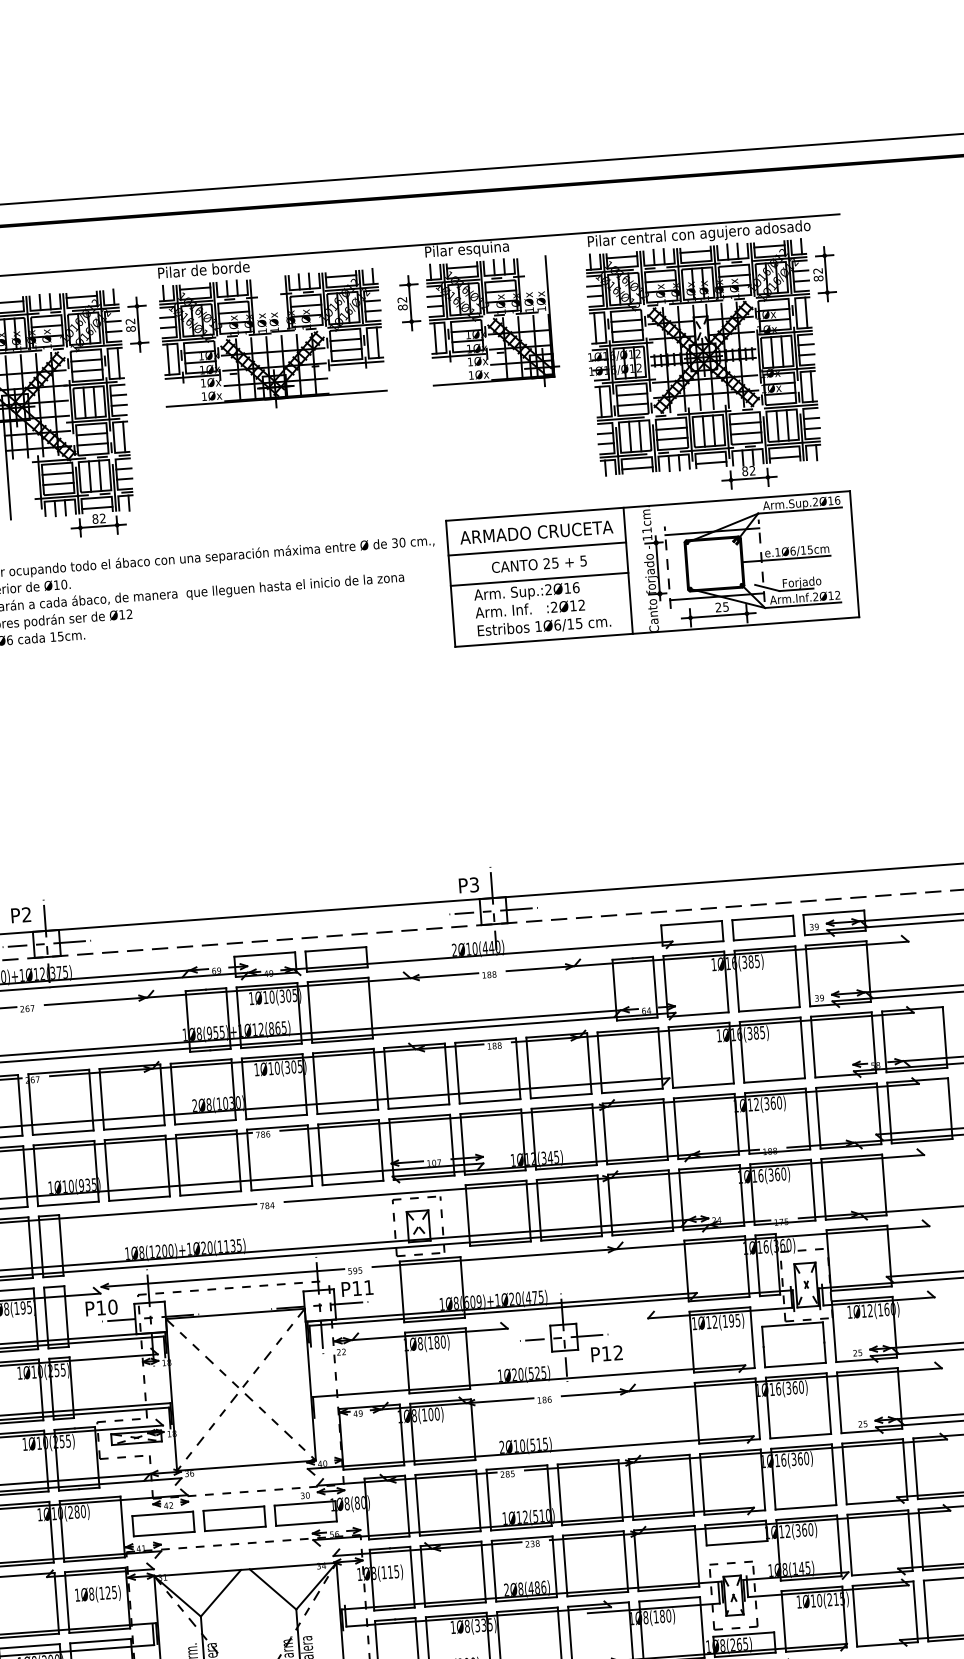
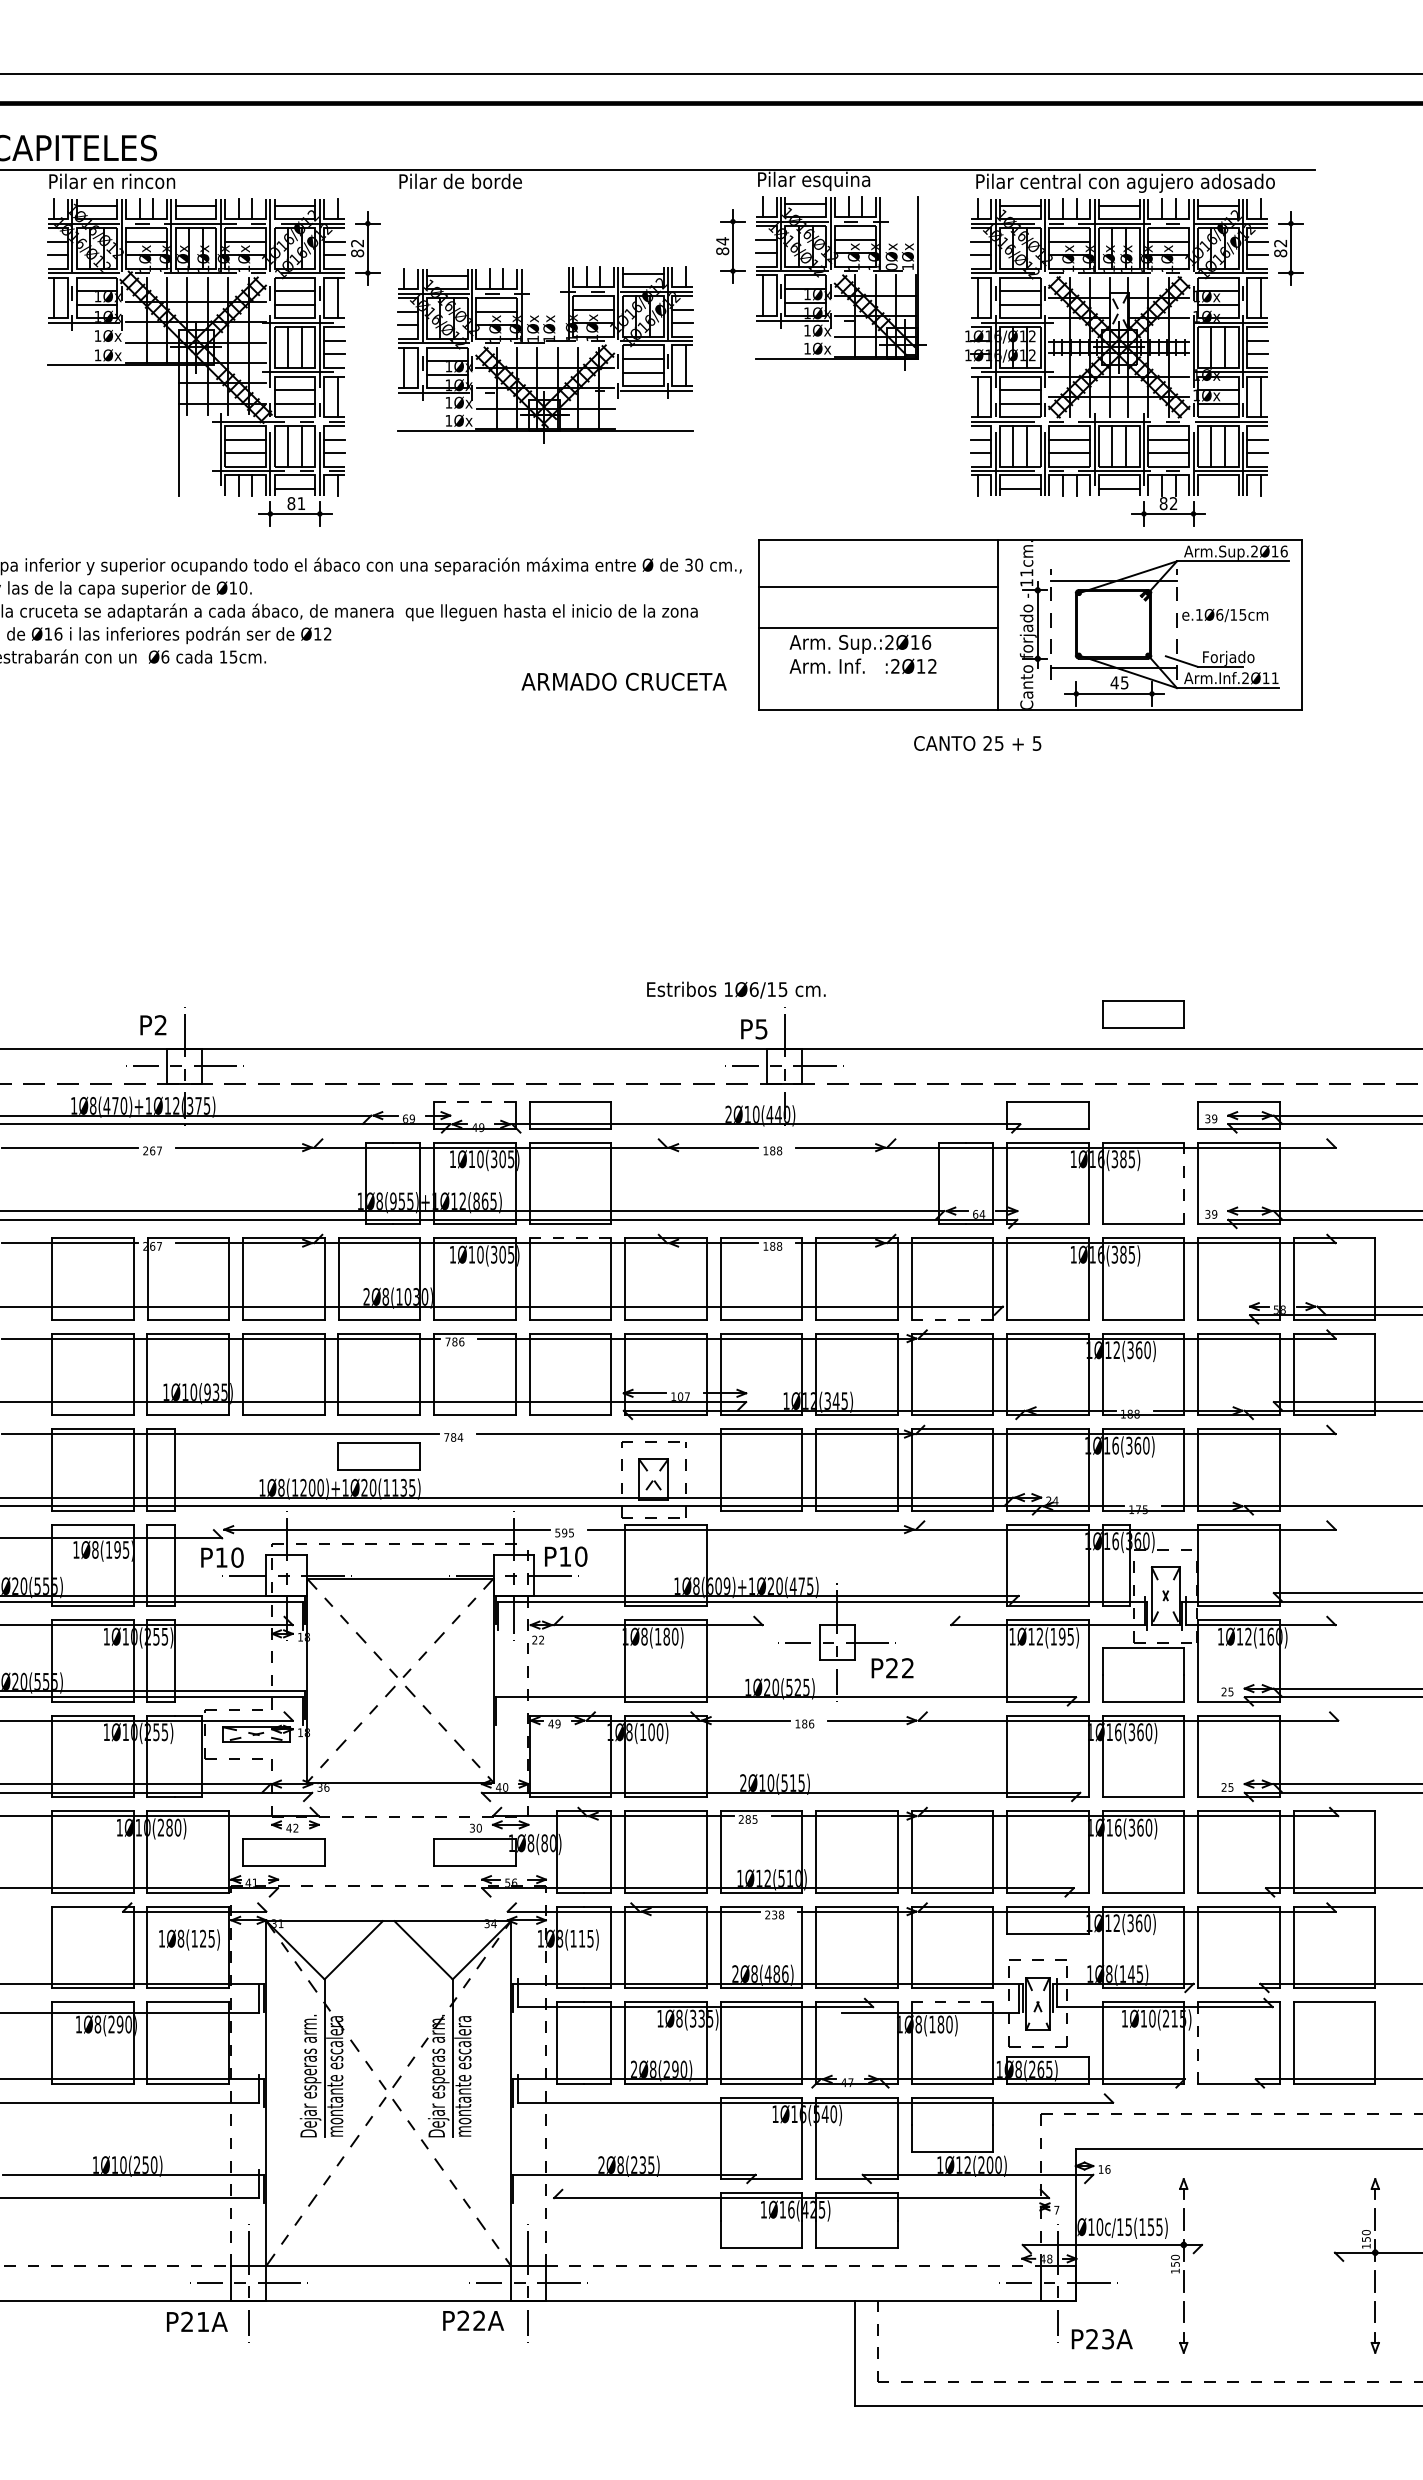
text: (402, 300) -> (722, 241), 82 -> 84
text: (529, 309) -> (891, 266), 1Øx -> 0Øx
part: (266, 342) -> (537, 354), moved
line: (784, 457) -> (1217, 489), removed
text: (102, 518) -> (301, 503), 82 -> 81
text: (536, 532) -> (623, 681), moved
line: (786, 558) -> (1210, 624), removed
text: (539, 564) -> (977, 743), moved
text: (837, 594) -> (1274, 677), Arm.Inf.2Ø12 -> Arm.Inf.2Ø11
text: (718, 607) -> (1114, 682), 25 -> 45
text: (544, 626) -> (736, 989), moved
text: (474, 884) -> (761, 1028), P3 -> P5
part: (763, 928) -> (1143, 1014), moved
line: (264, 954) -> (474, 1101), solid -> dashed
line: (797, 976) -> (1184, 1183), solid -> dashed
line: (343, 1051) -> (570, 1238), solid -> dashed
line: (632, 1090) -> (952, 1319), solid -> dashed
text: (369, 1287) -> (581, 1556), P11 -> P10
text: (606, 1353) -> (891, 1668), P12 -> P22
part: (234, 1519) -> (378, 1456), moved
line: (669, 1599) -> (952, 2002), solid -> dashed
line: (855, 1616) -> (1198, 2043), solid -> dashed

